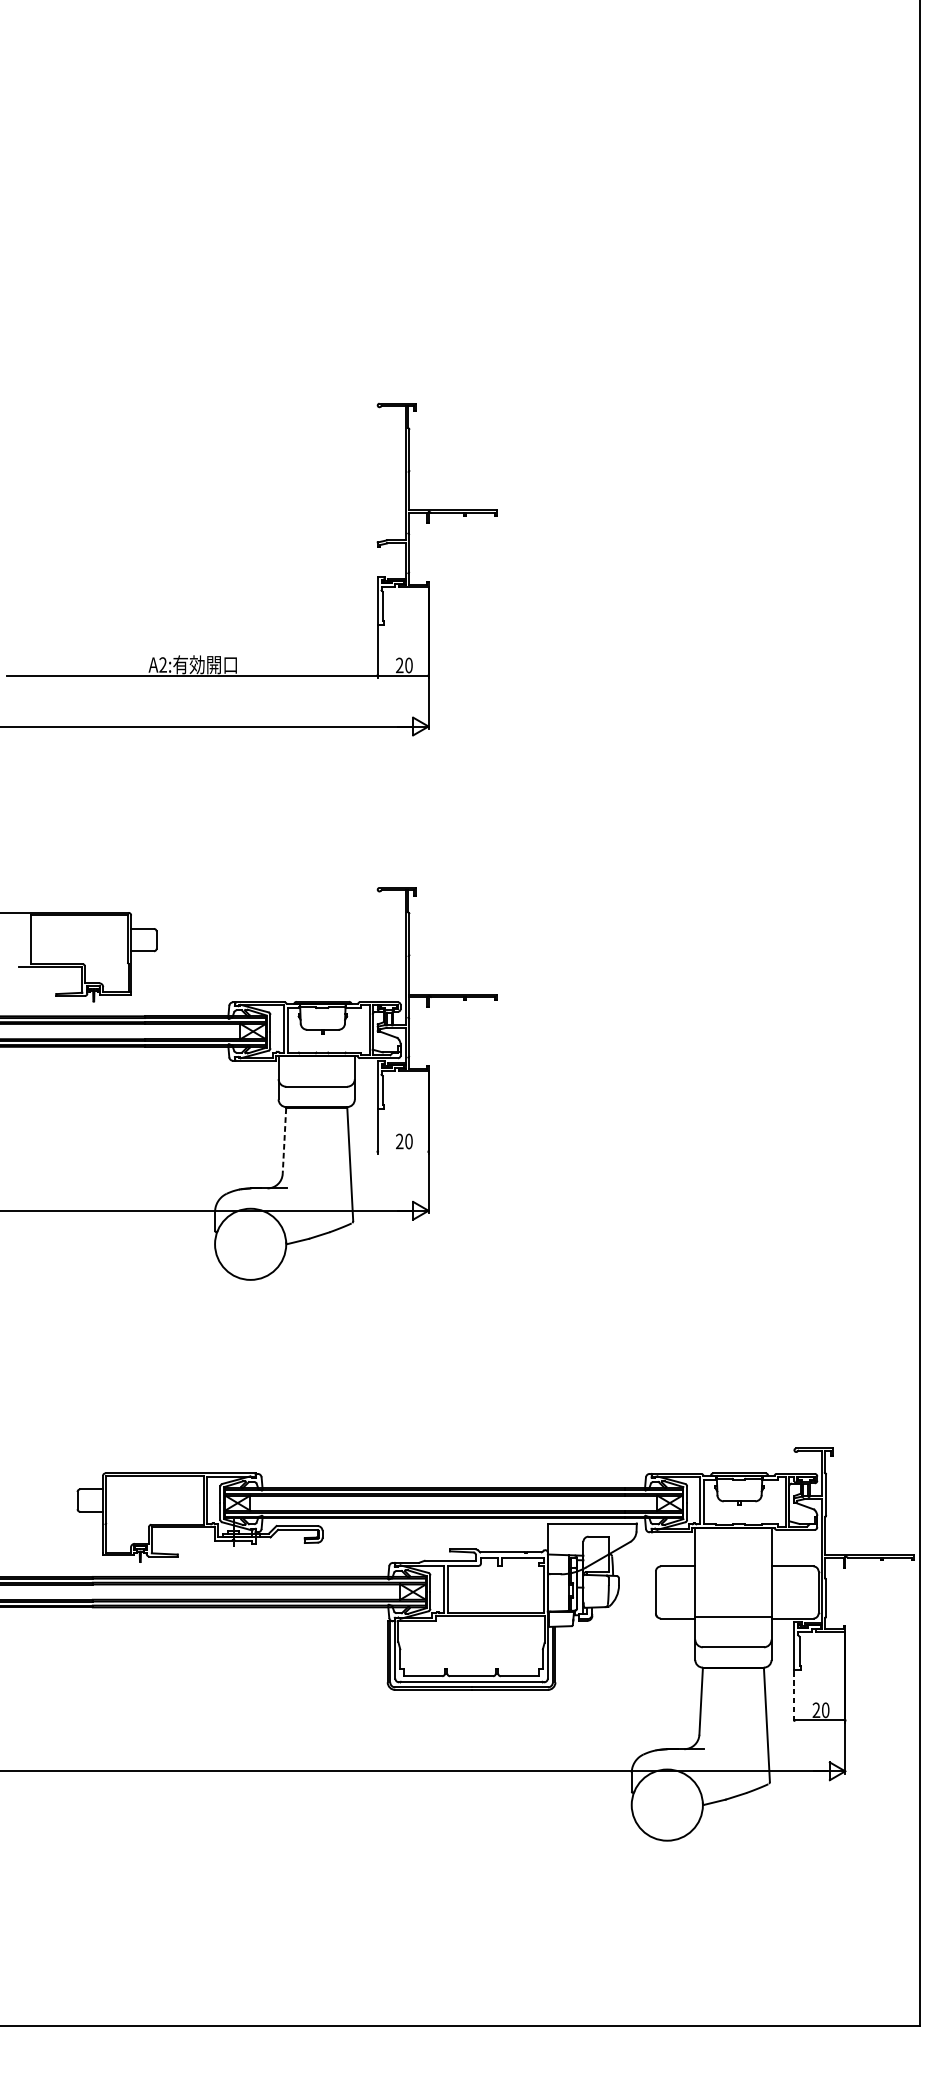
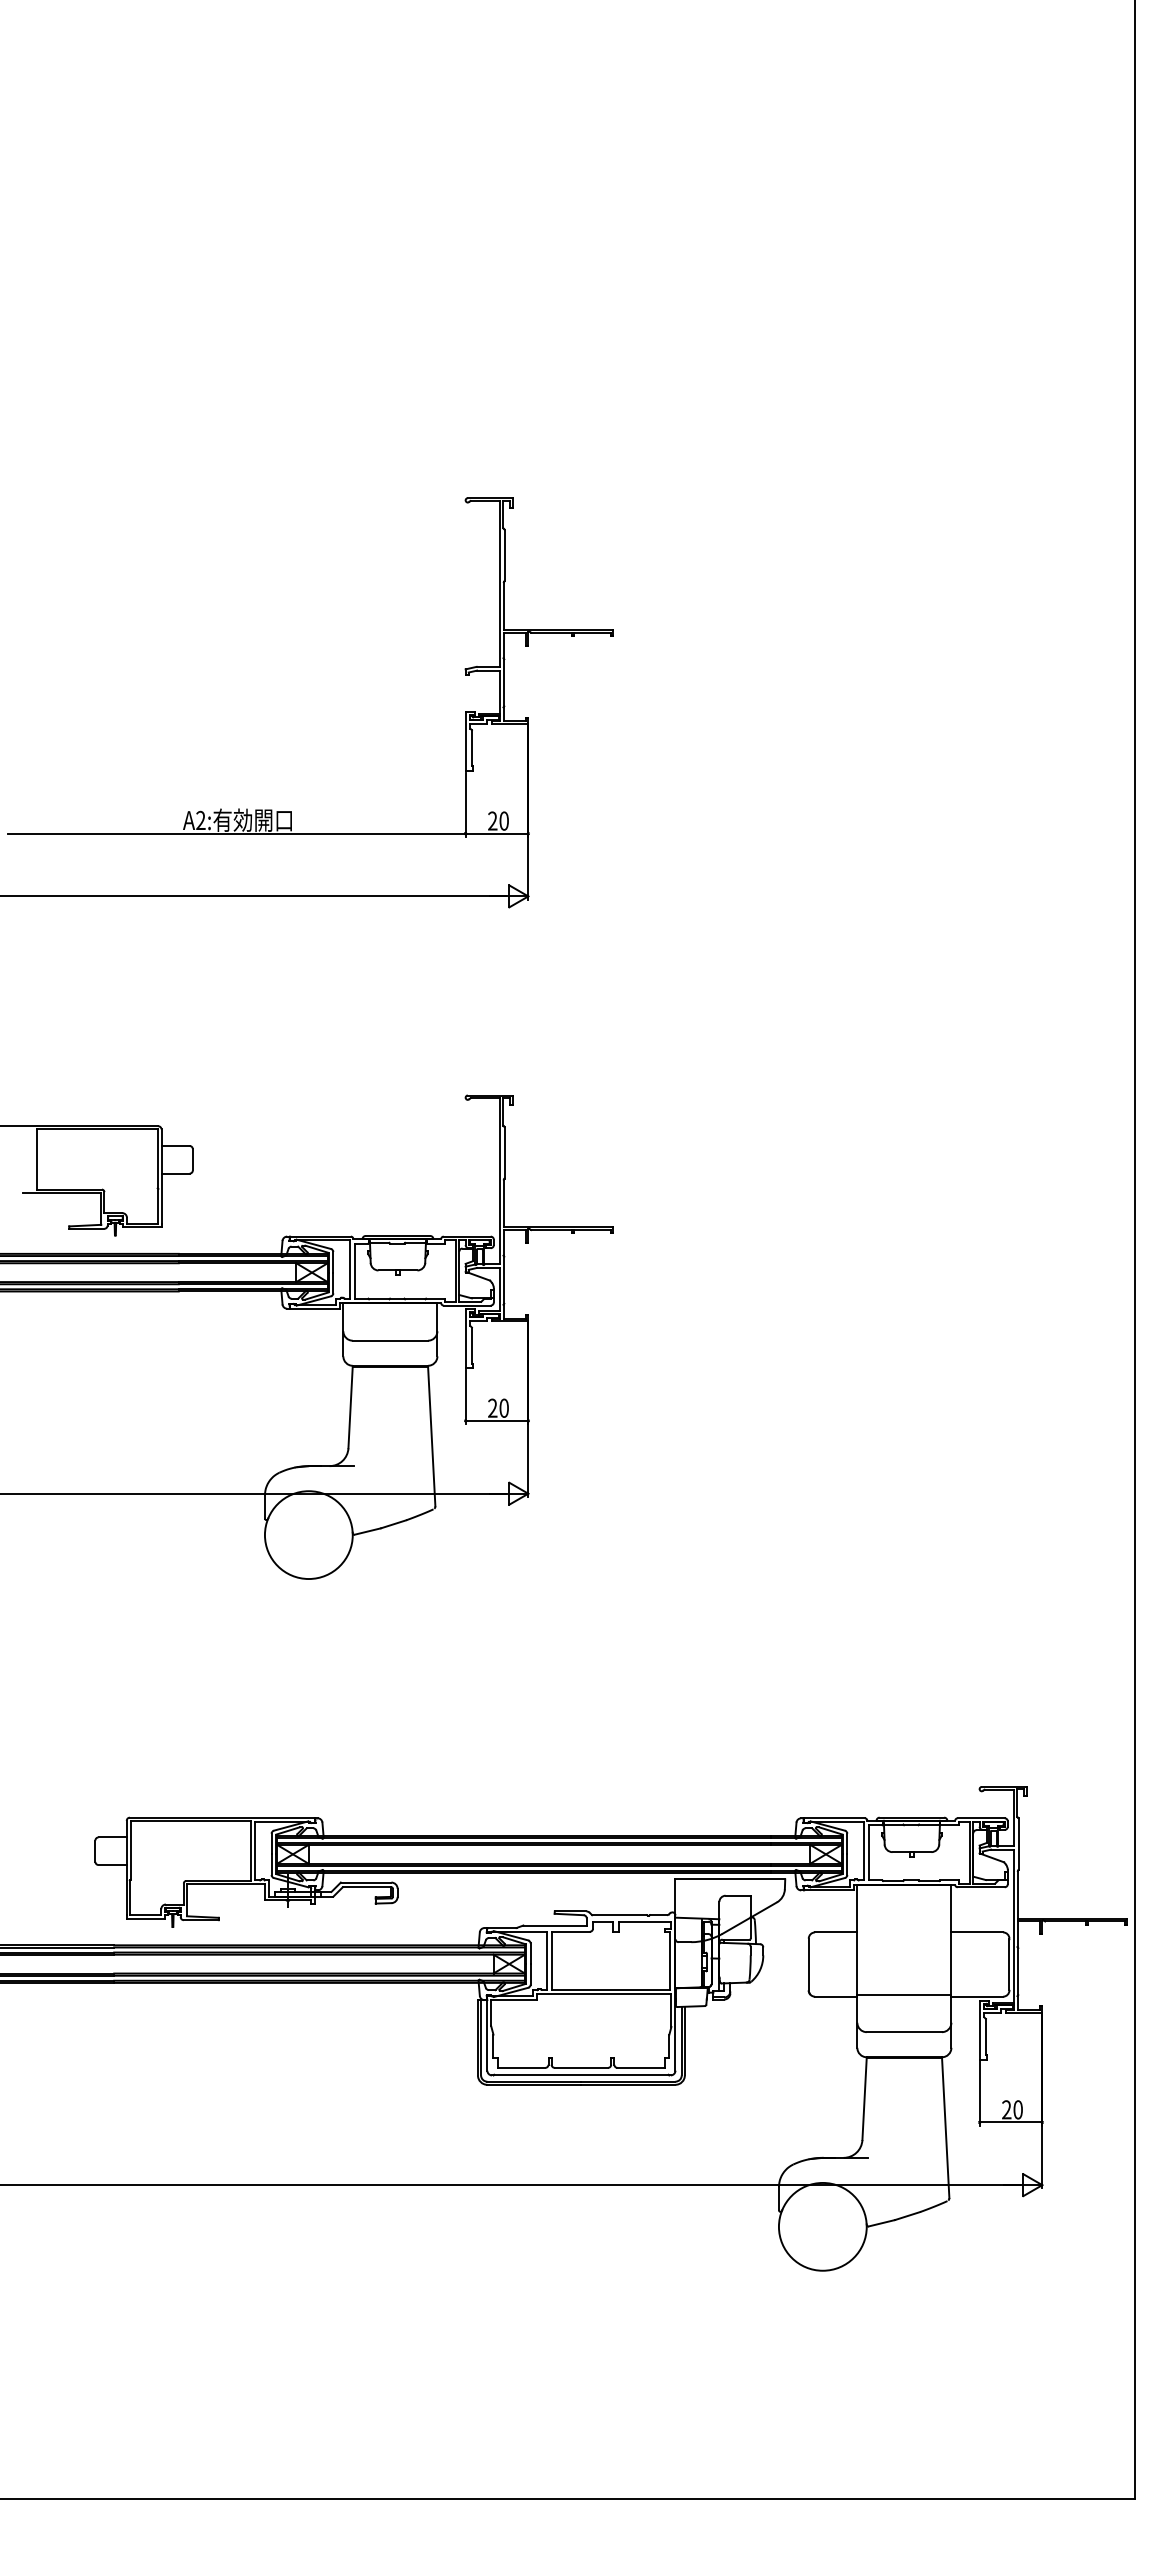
line: (284, 1140) -> (350, 1407), dashed -> solid
line: (402, 1151) -> (496, 1420), added
line: (794, 1697) -> (979, 2093), dashed -> solid

